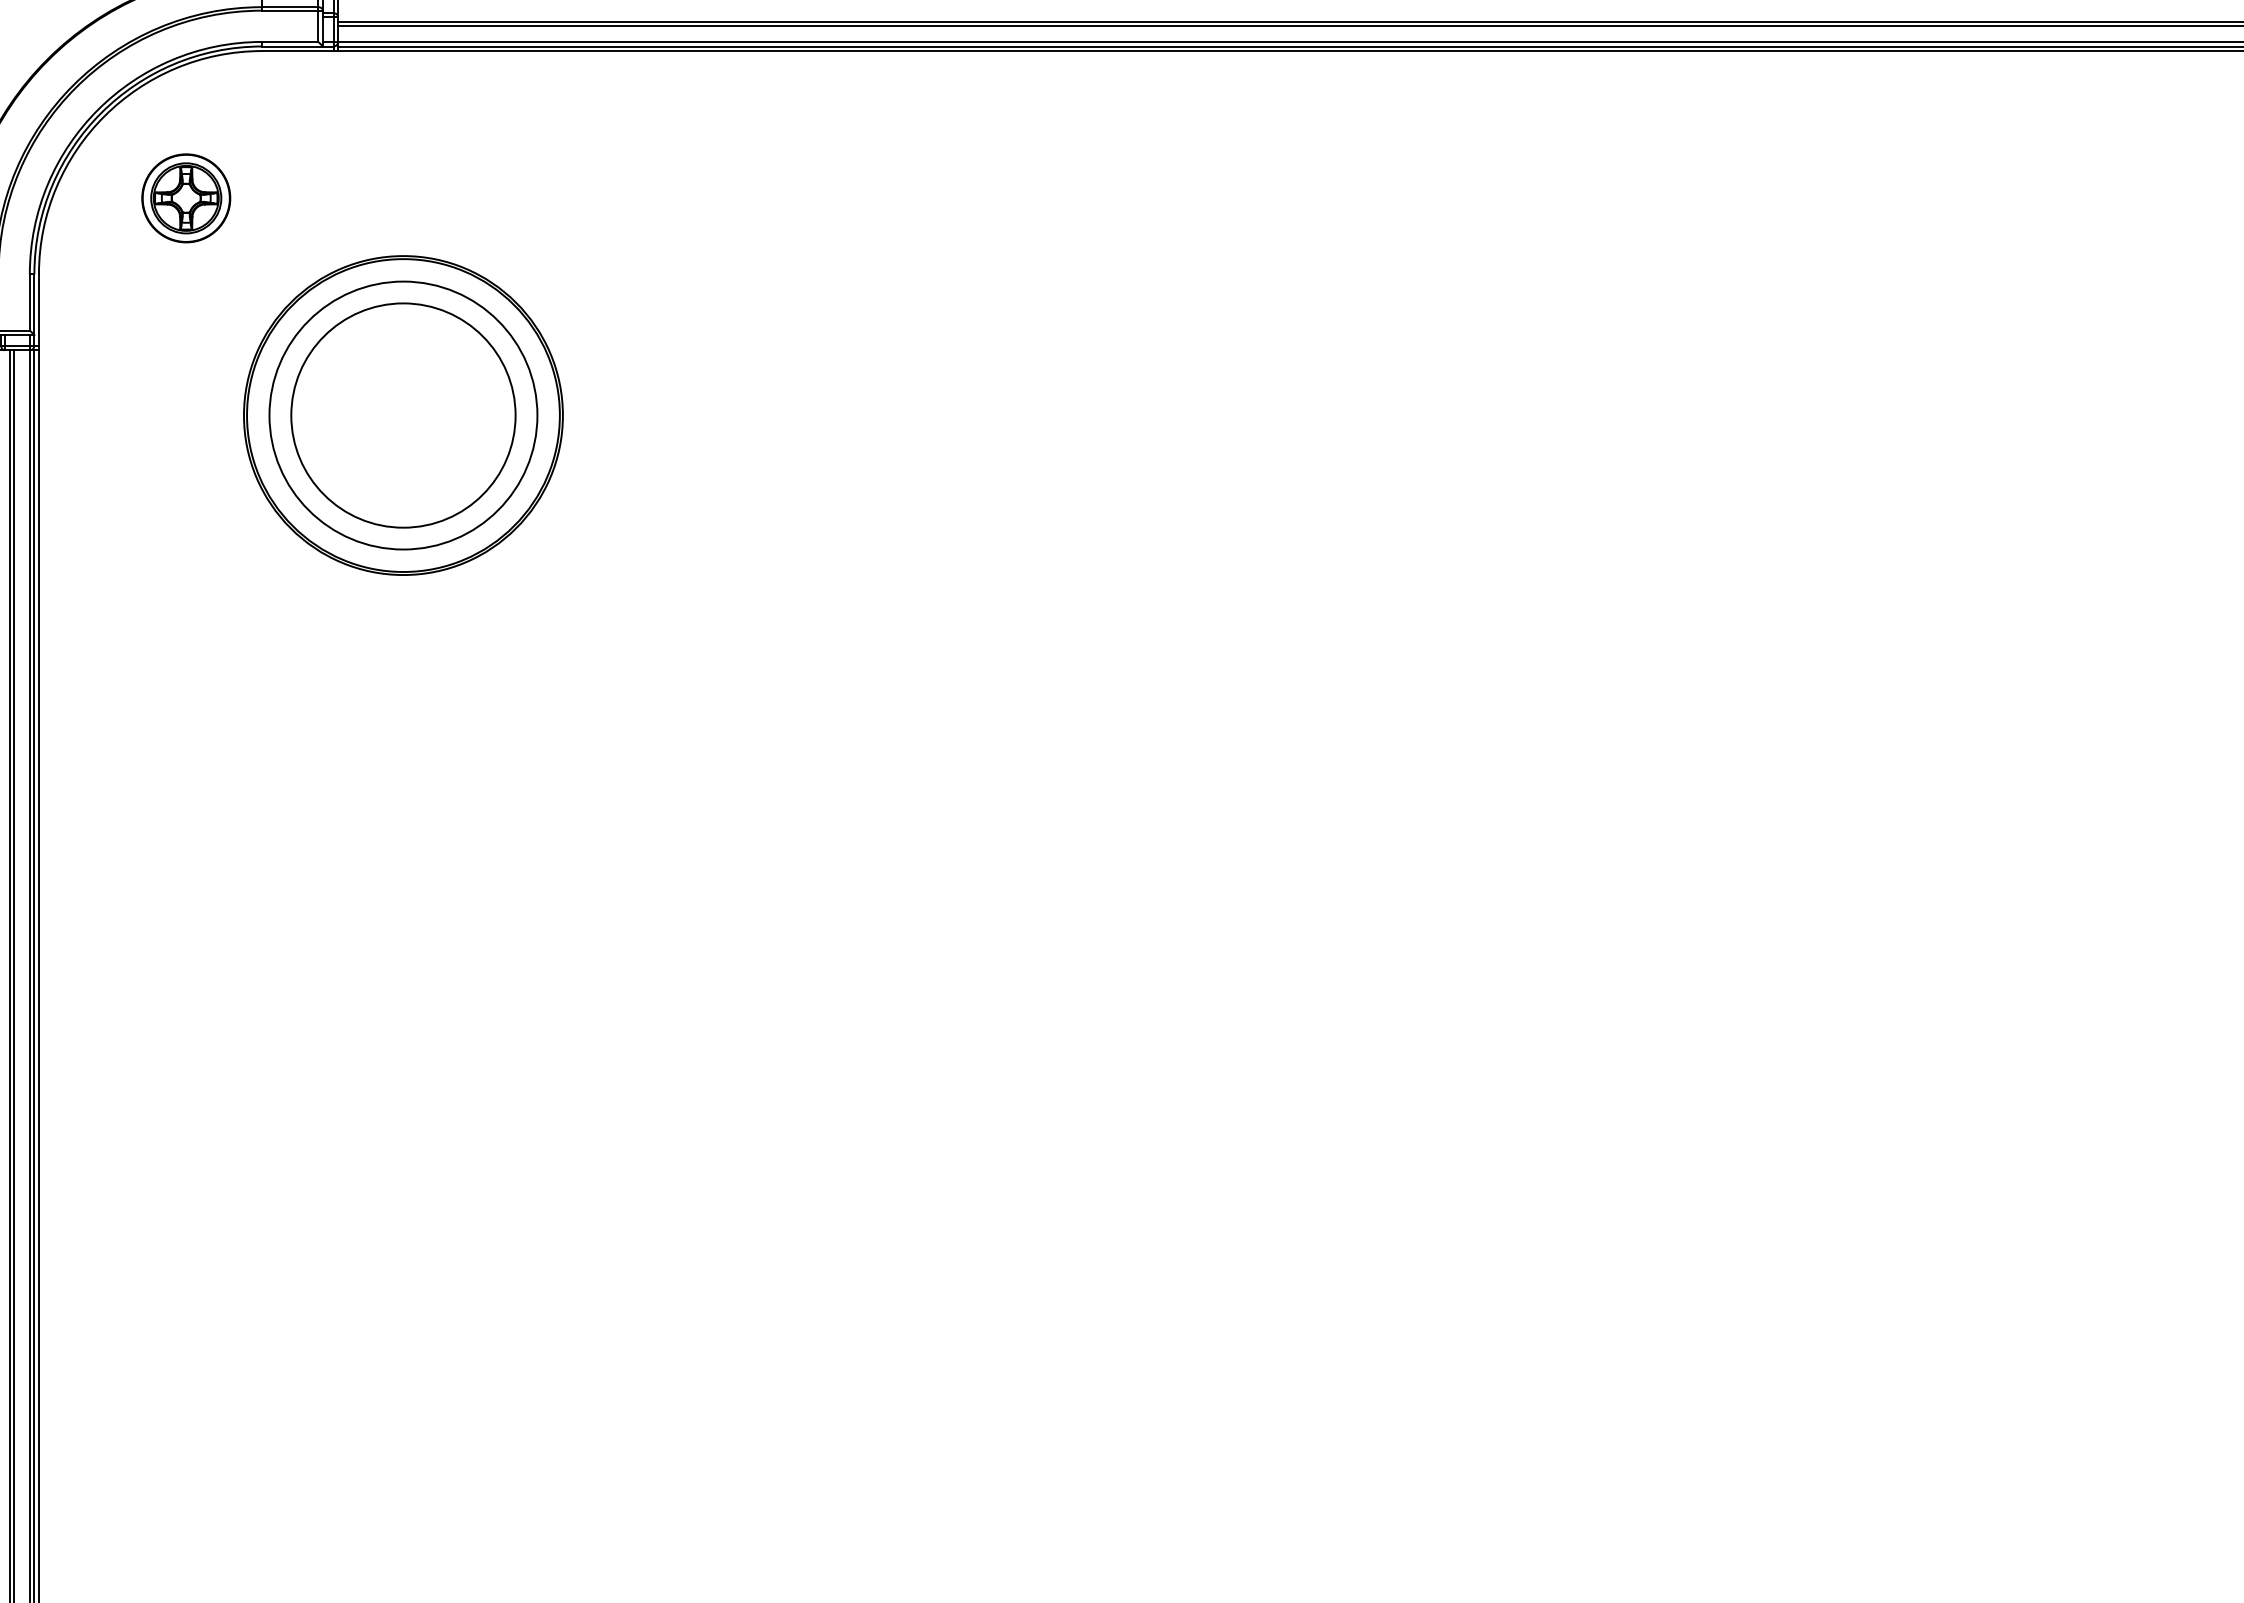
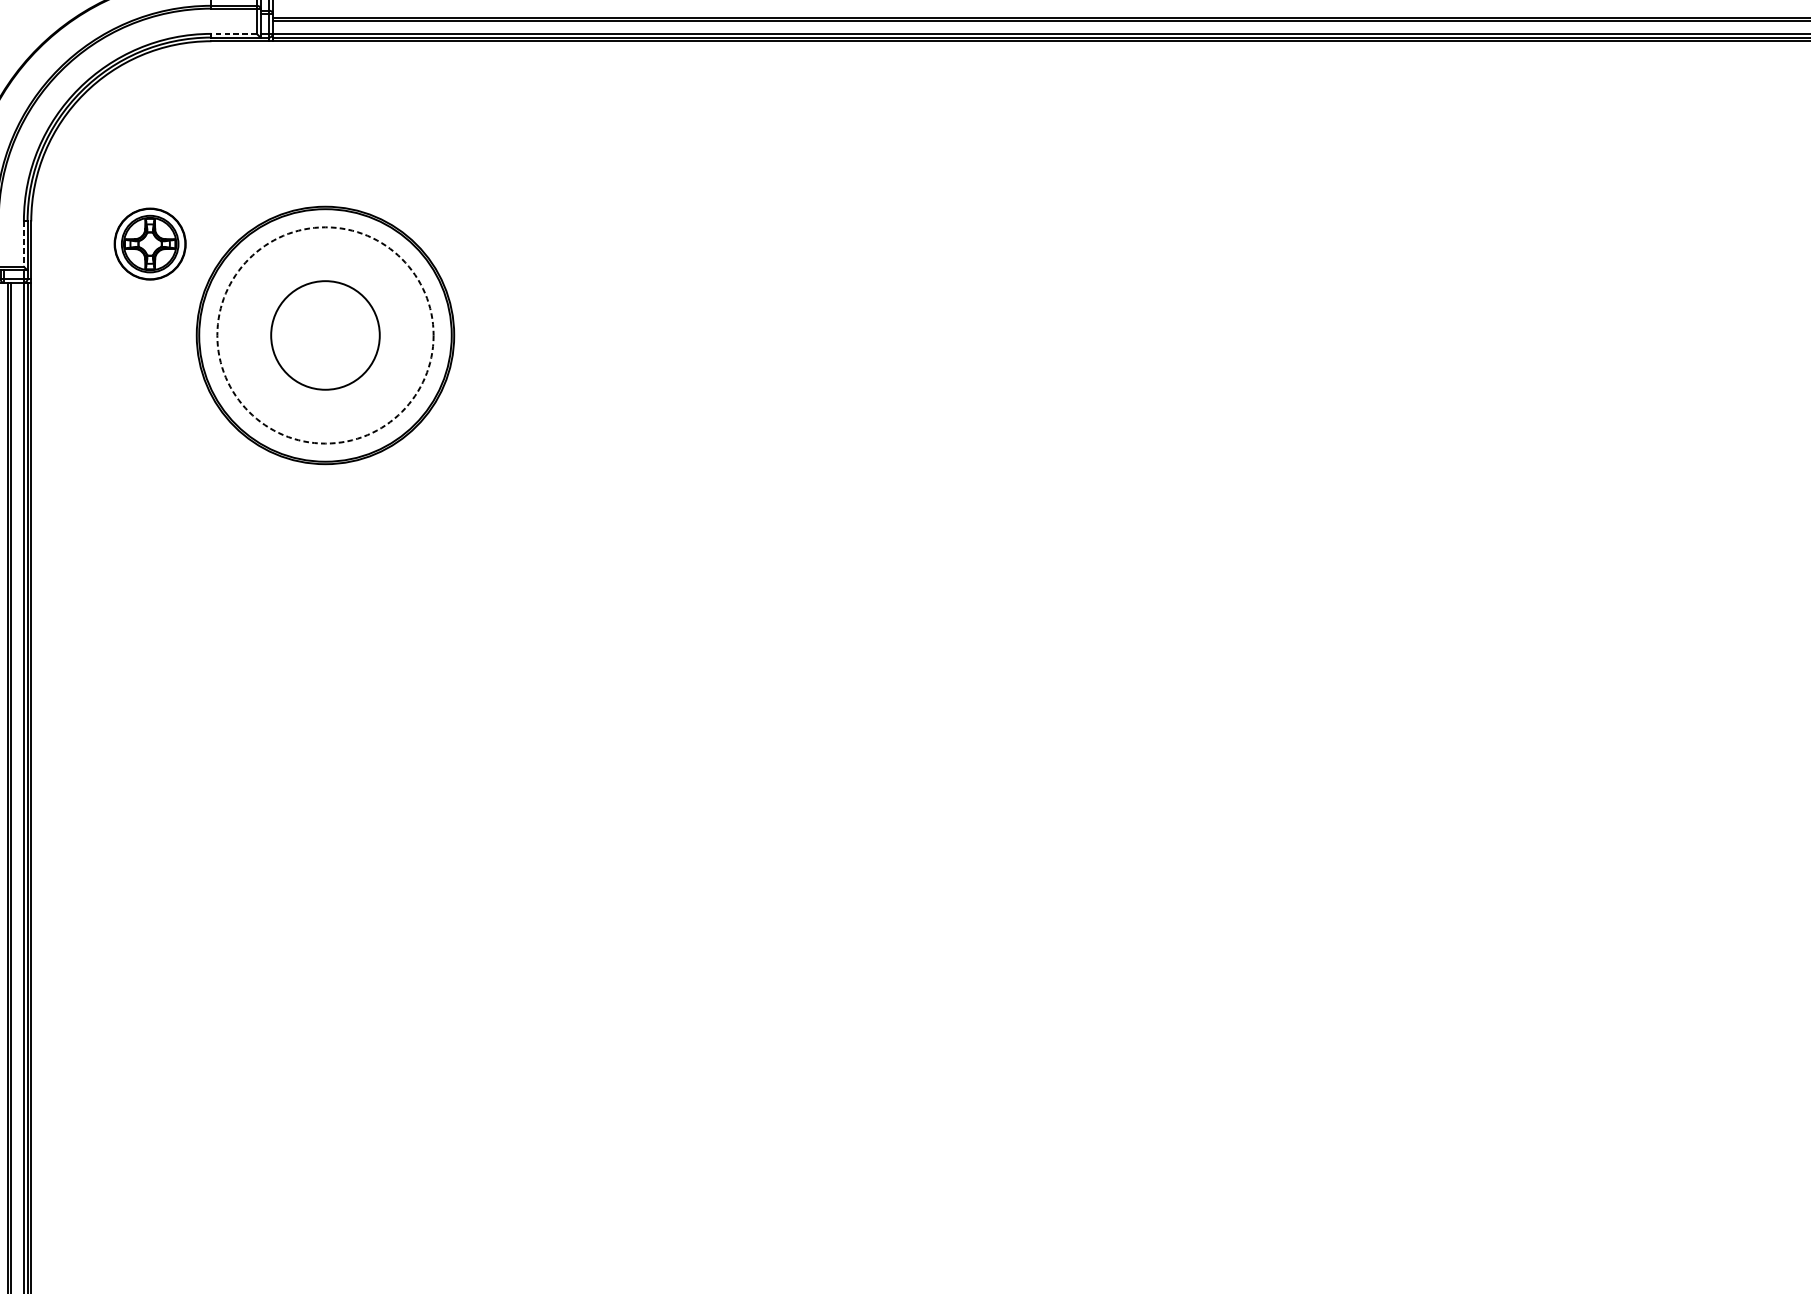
line: (289, 41) -> (233, 33), solid -> dashed
part: (186, 198) -> (150, 244), moved
line: (29, 302) -> (23, 244), solid -> dashed
circle: (403, 415) -> (325, 335), size x0.6
circle: (403, 415) -> (325, 335), solid -> dashed

